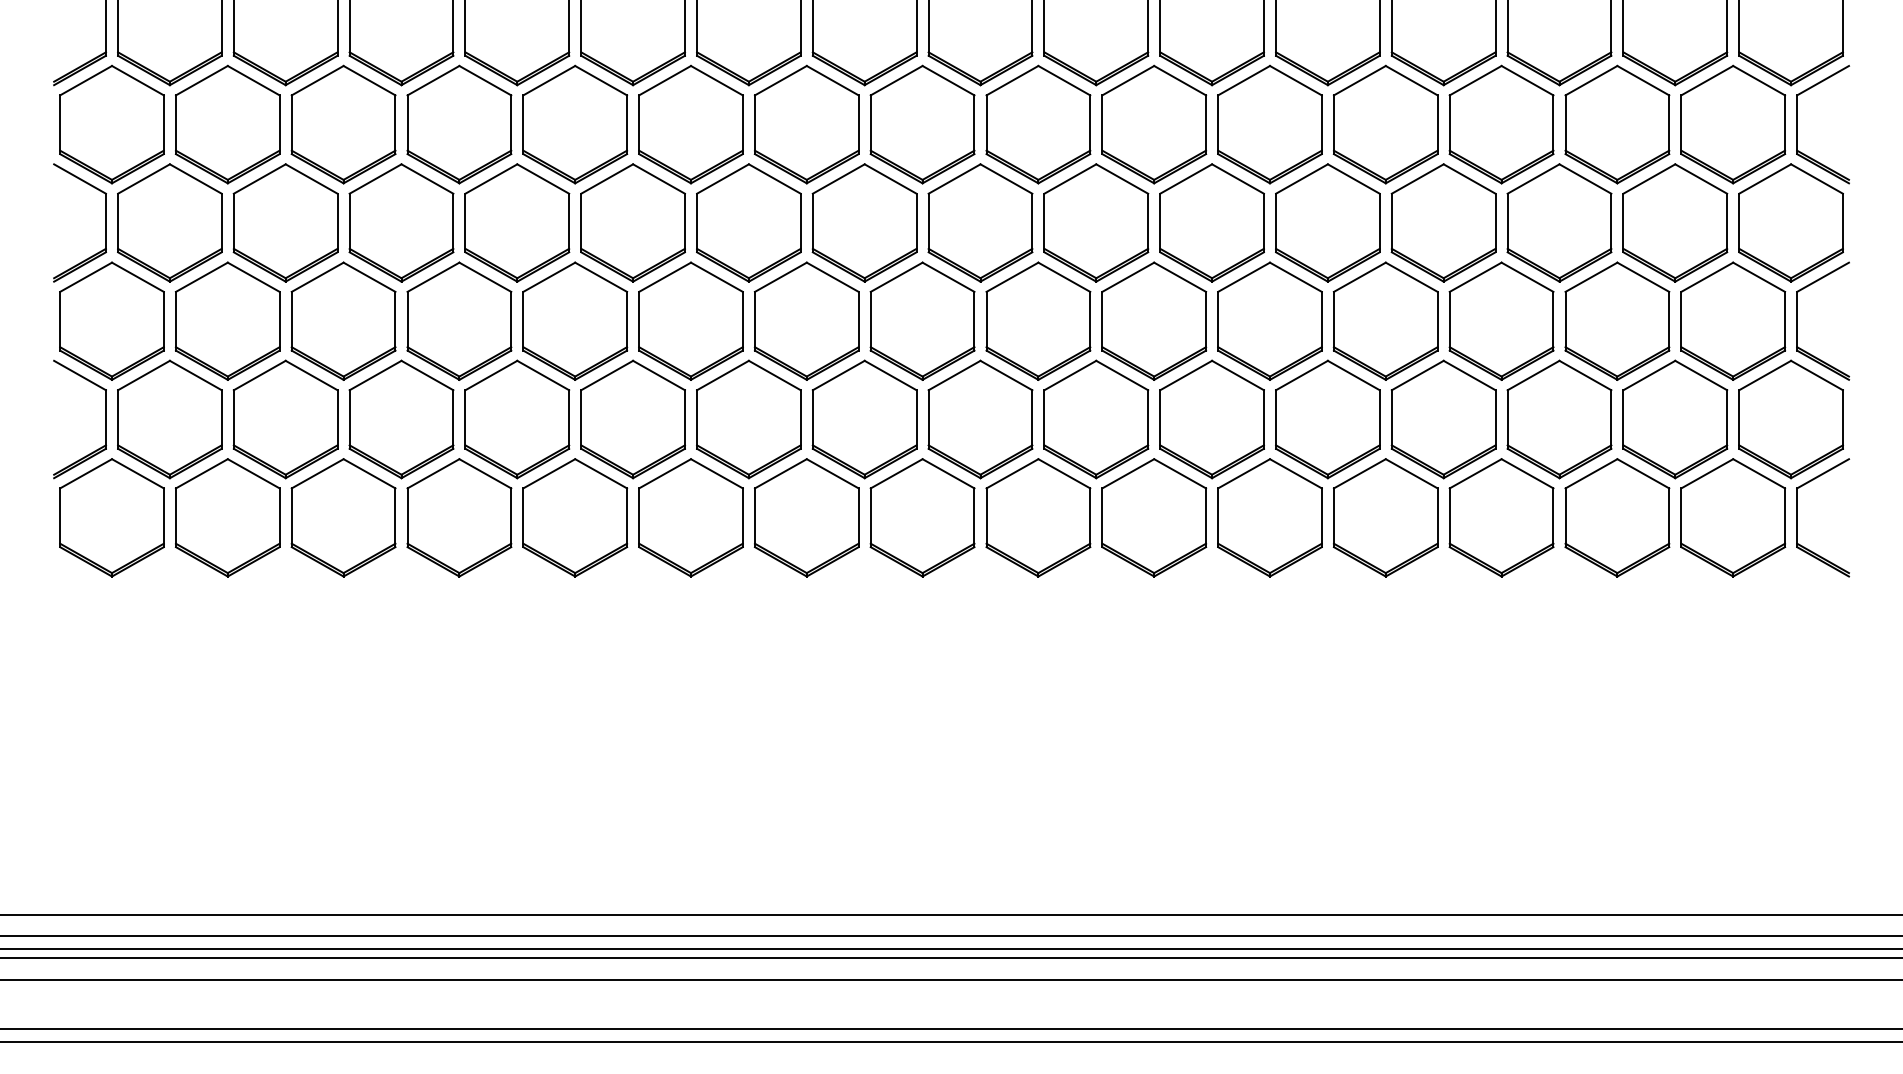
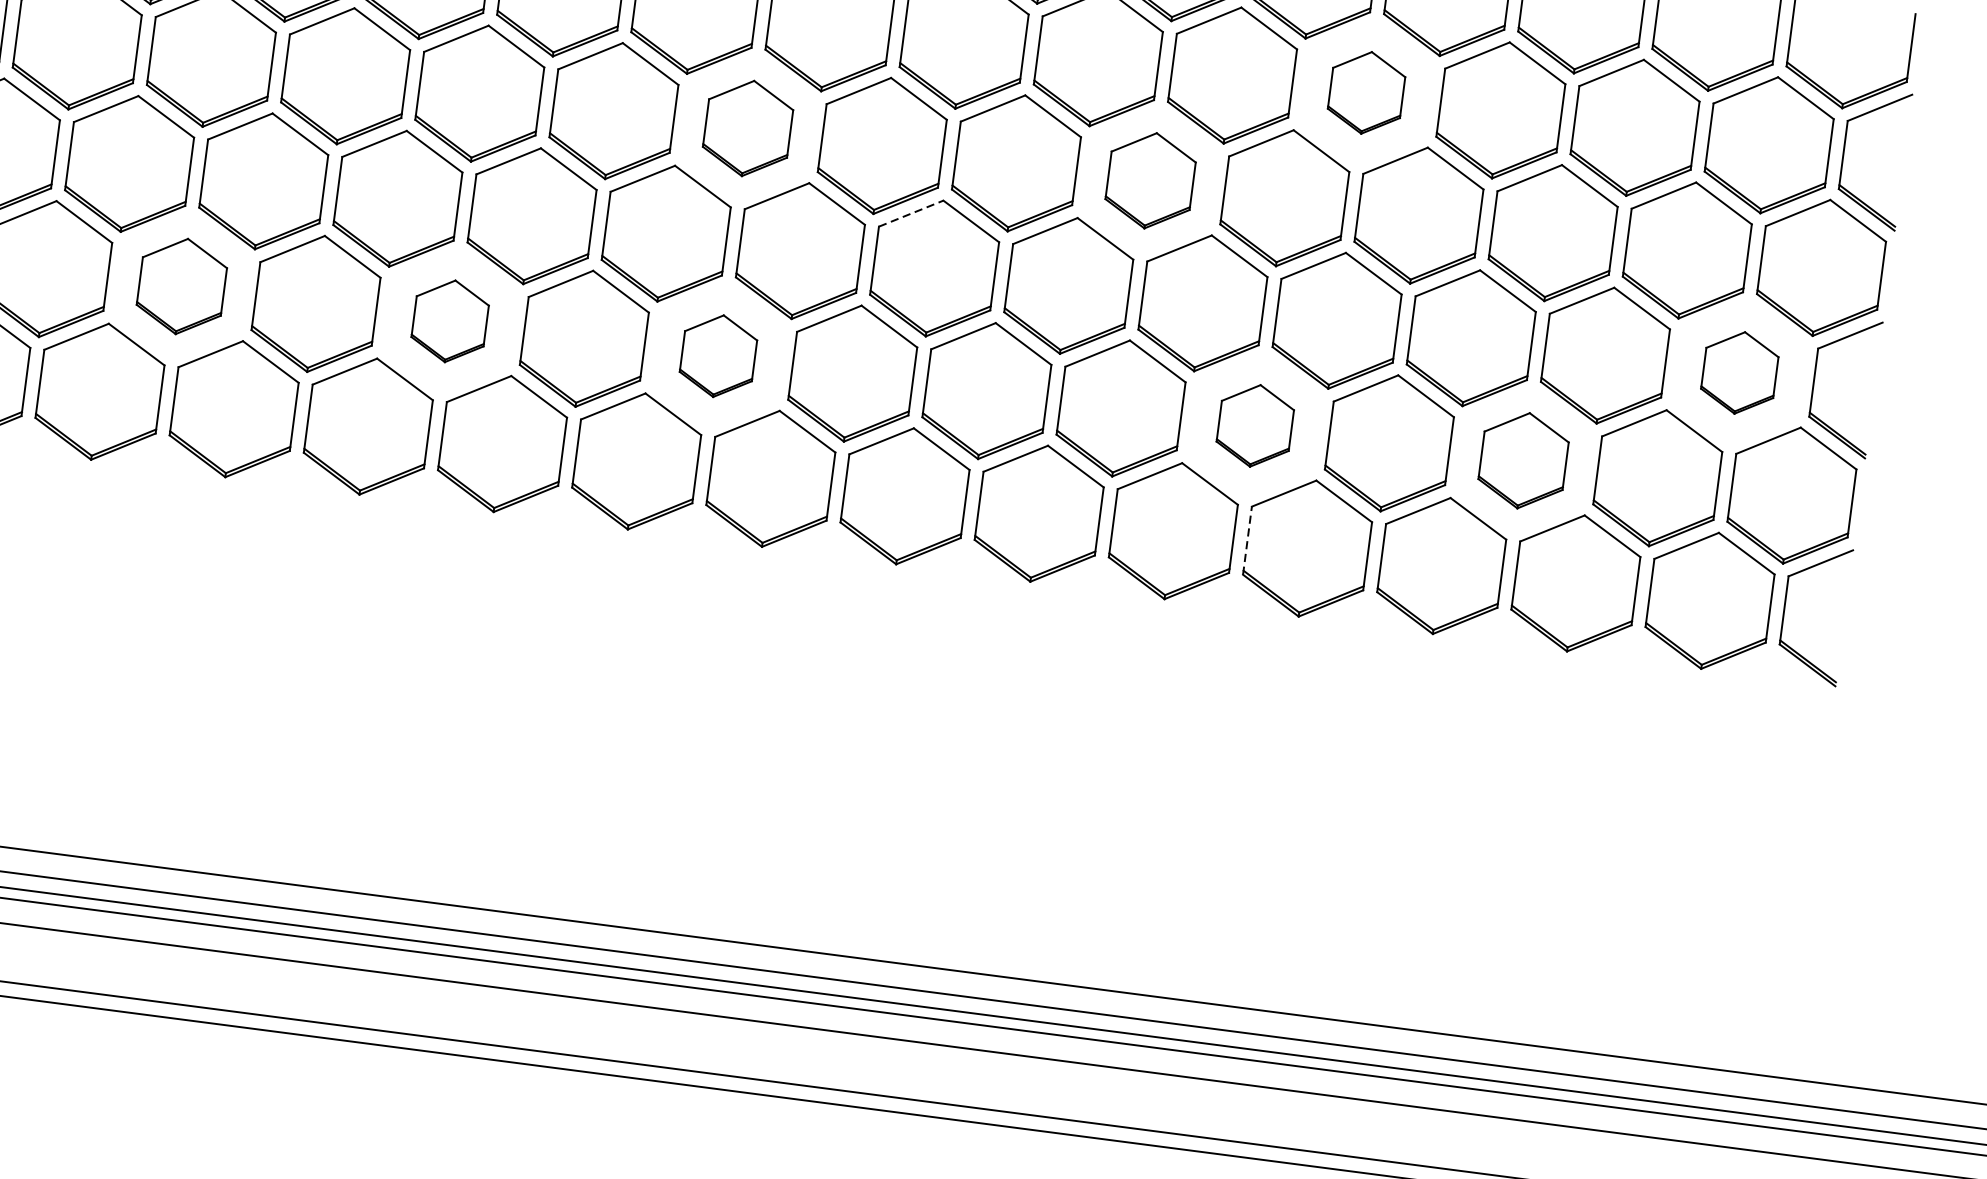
part: (1385, 124) -> (1366, 92), size x0.6
part: (864, 222) -> (747, 127), size x0.7
part: (1211, 222) -> (1150, 180), size x0.7
line: (1012, 277) -> (911, 213), solid -> dashed
part: (1733, 320) -> (1740, 372), size x0.6
part: (401, 419) -> (181, 286), size x0.7
part: (632, 419) -> (449, 321), size x0.6
part: (864, 419) -> (718, 356), size x0.6
part: (1327, 419) -> (1254, 425), size x0.6
part: (1559, 419) -> (1523, 460), size x0.7
line: (1333, 517) -> (1247, 540), solid -> dashed

